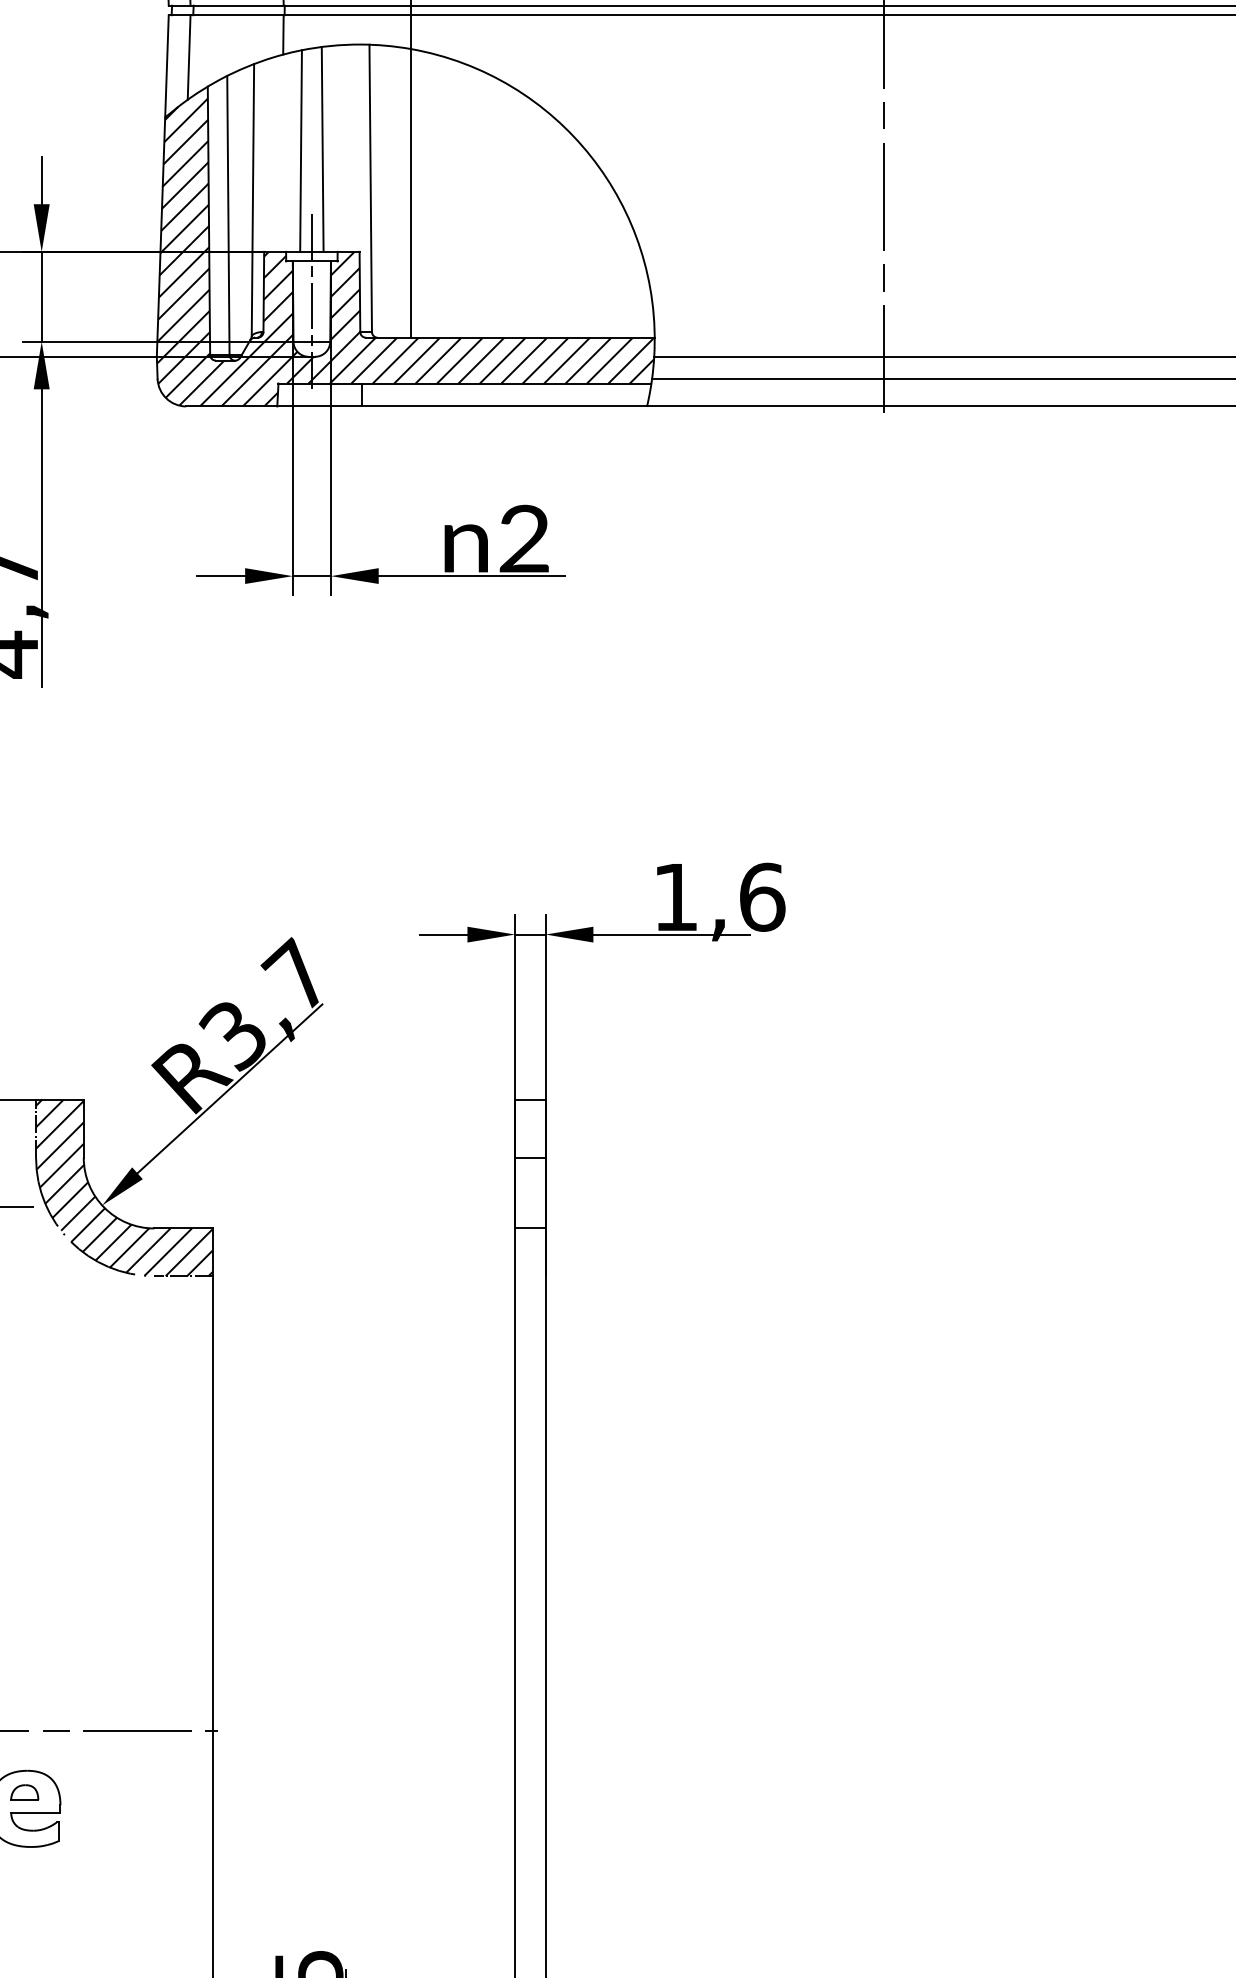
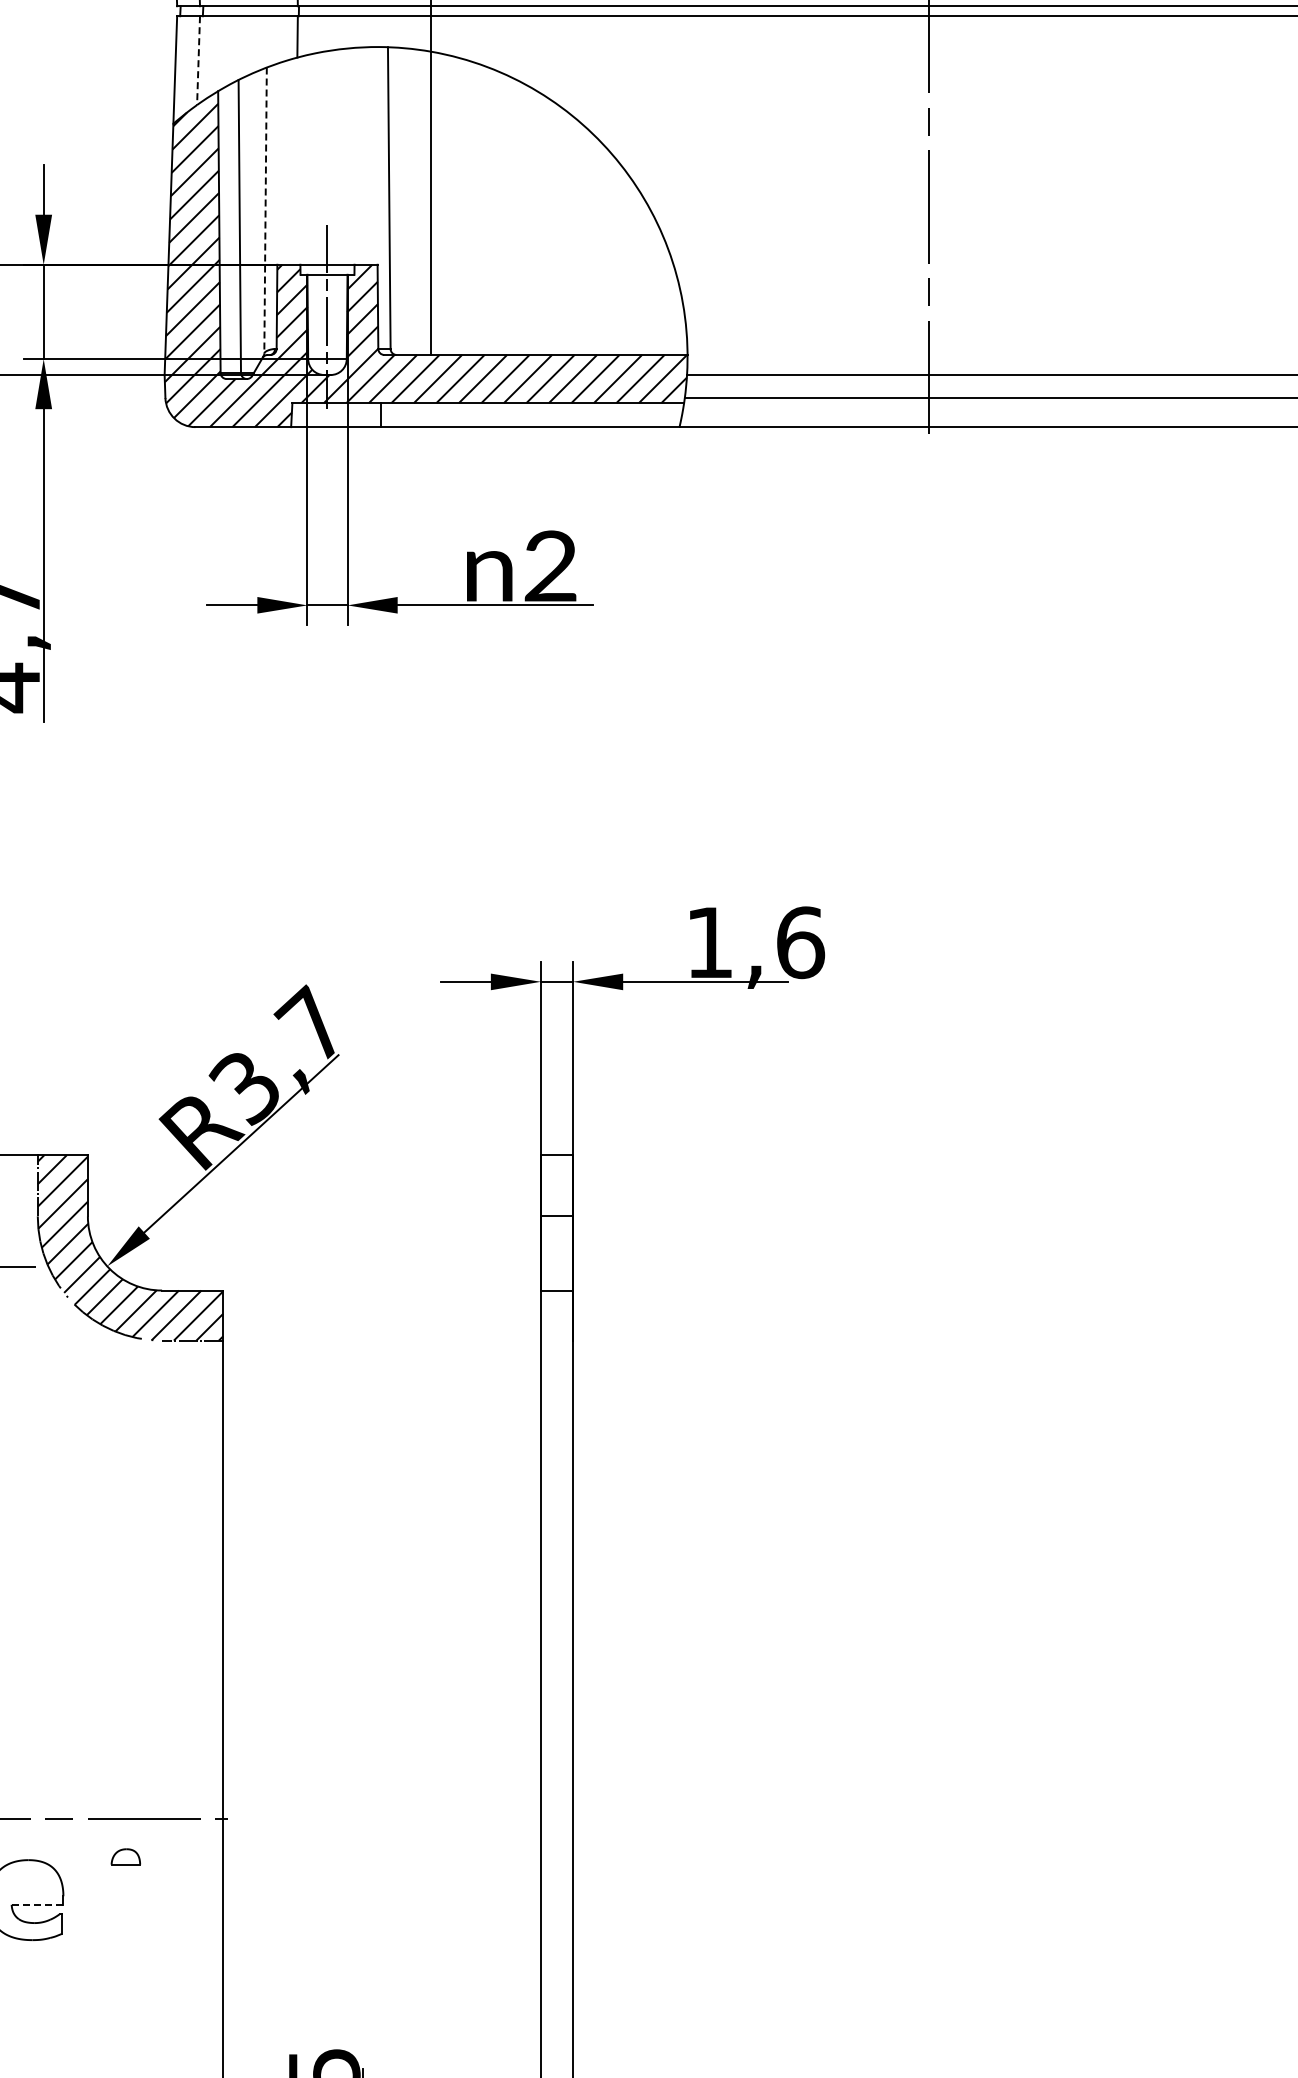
line: (189, 58) -> (198, 61), solid -> dashed
line: (322, 148) -> (338, 156), removed
line: (301, 150) -> (316, 158), removed
line: (252, 200) -> (265, 210), solid -> dashed
part: (24, 1792) -> (125, 1856), moved
line: (35, 1813) -> (37, 1904), solid -> dashed

